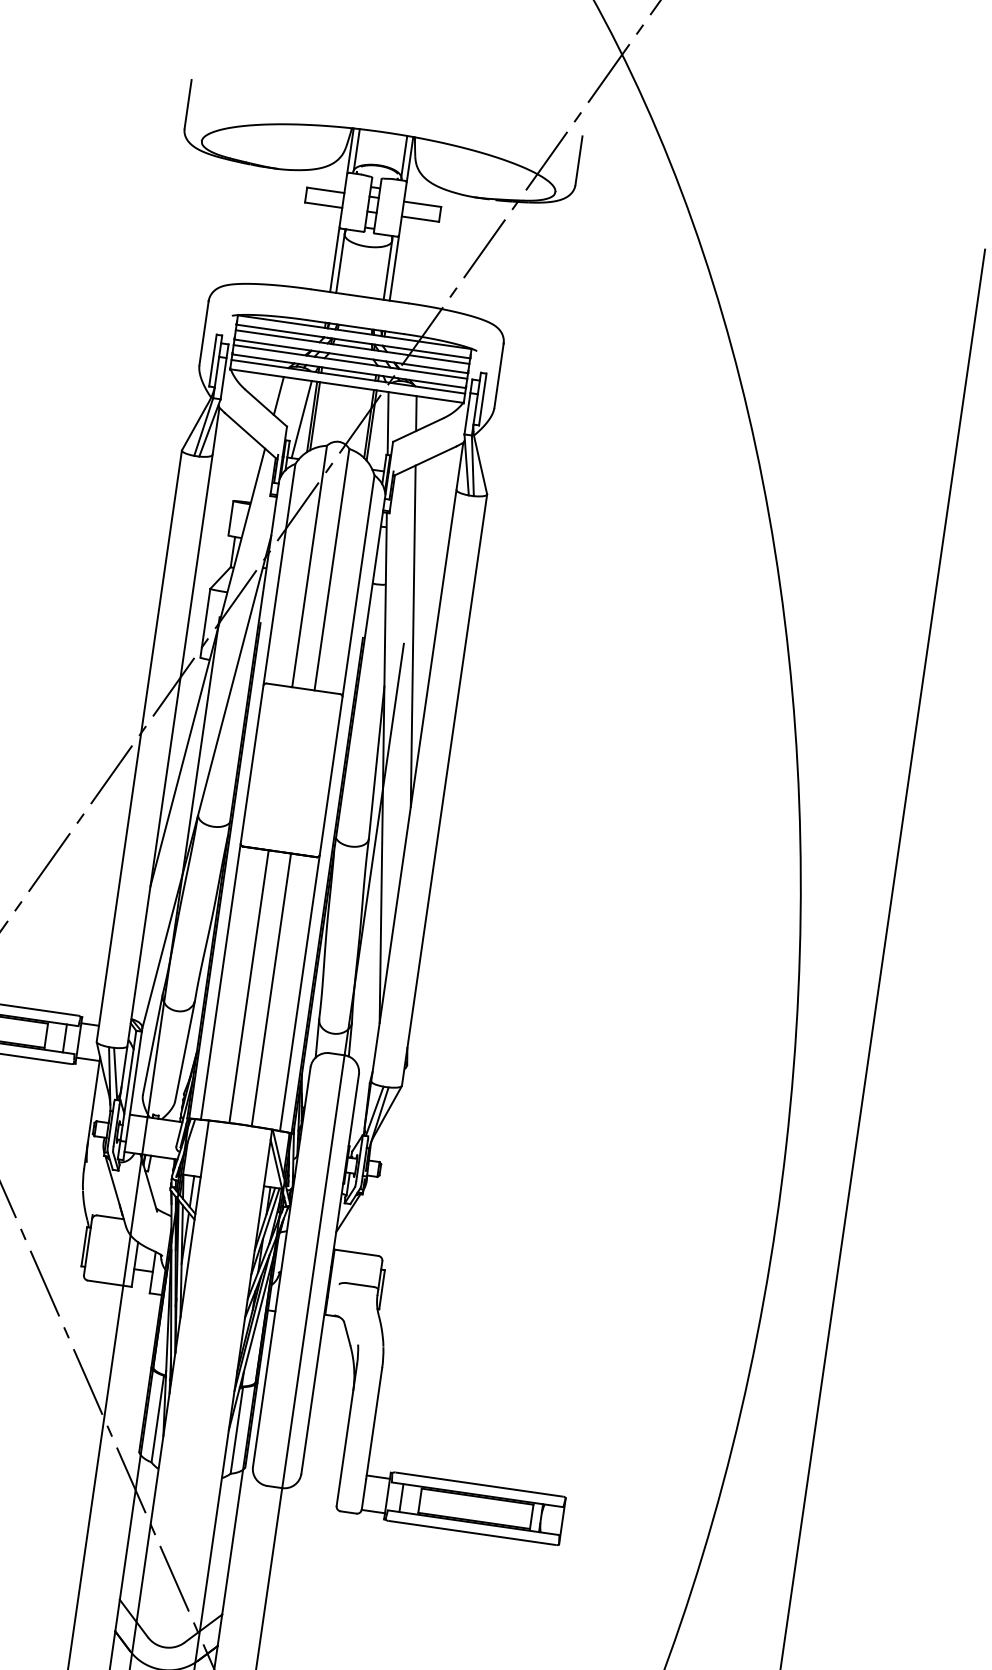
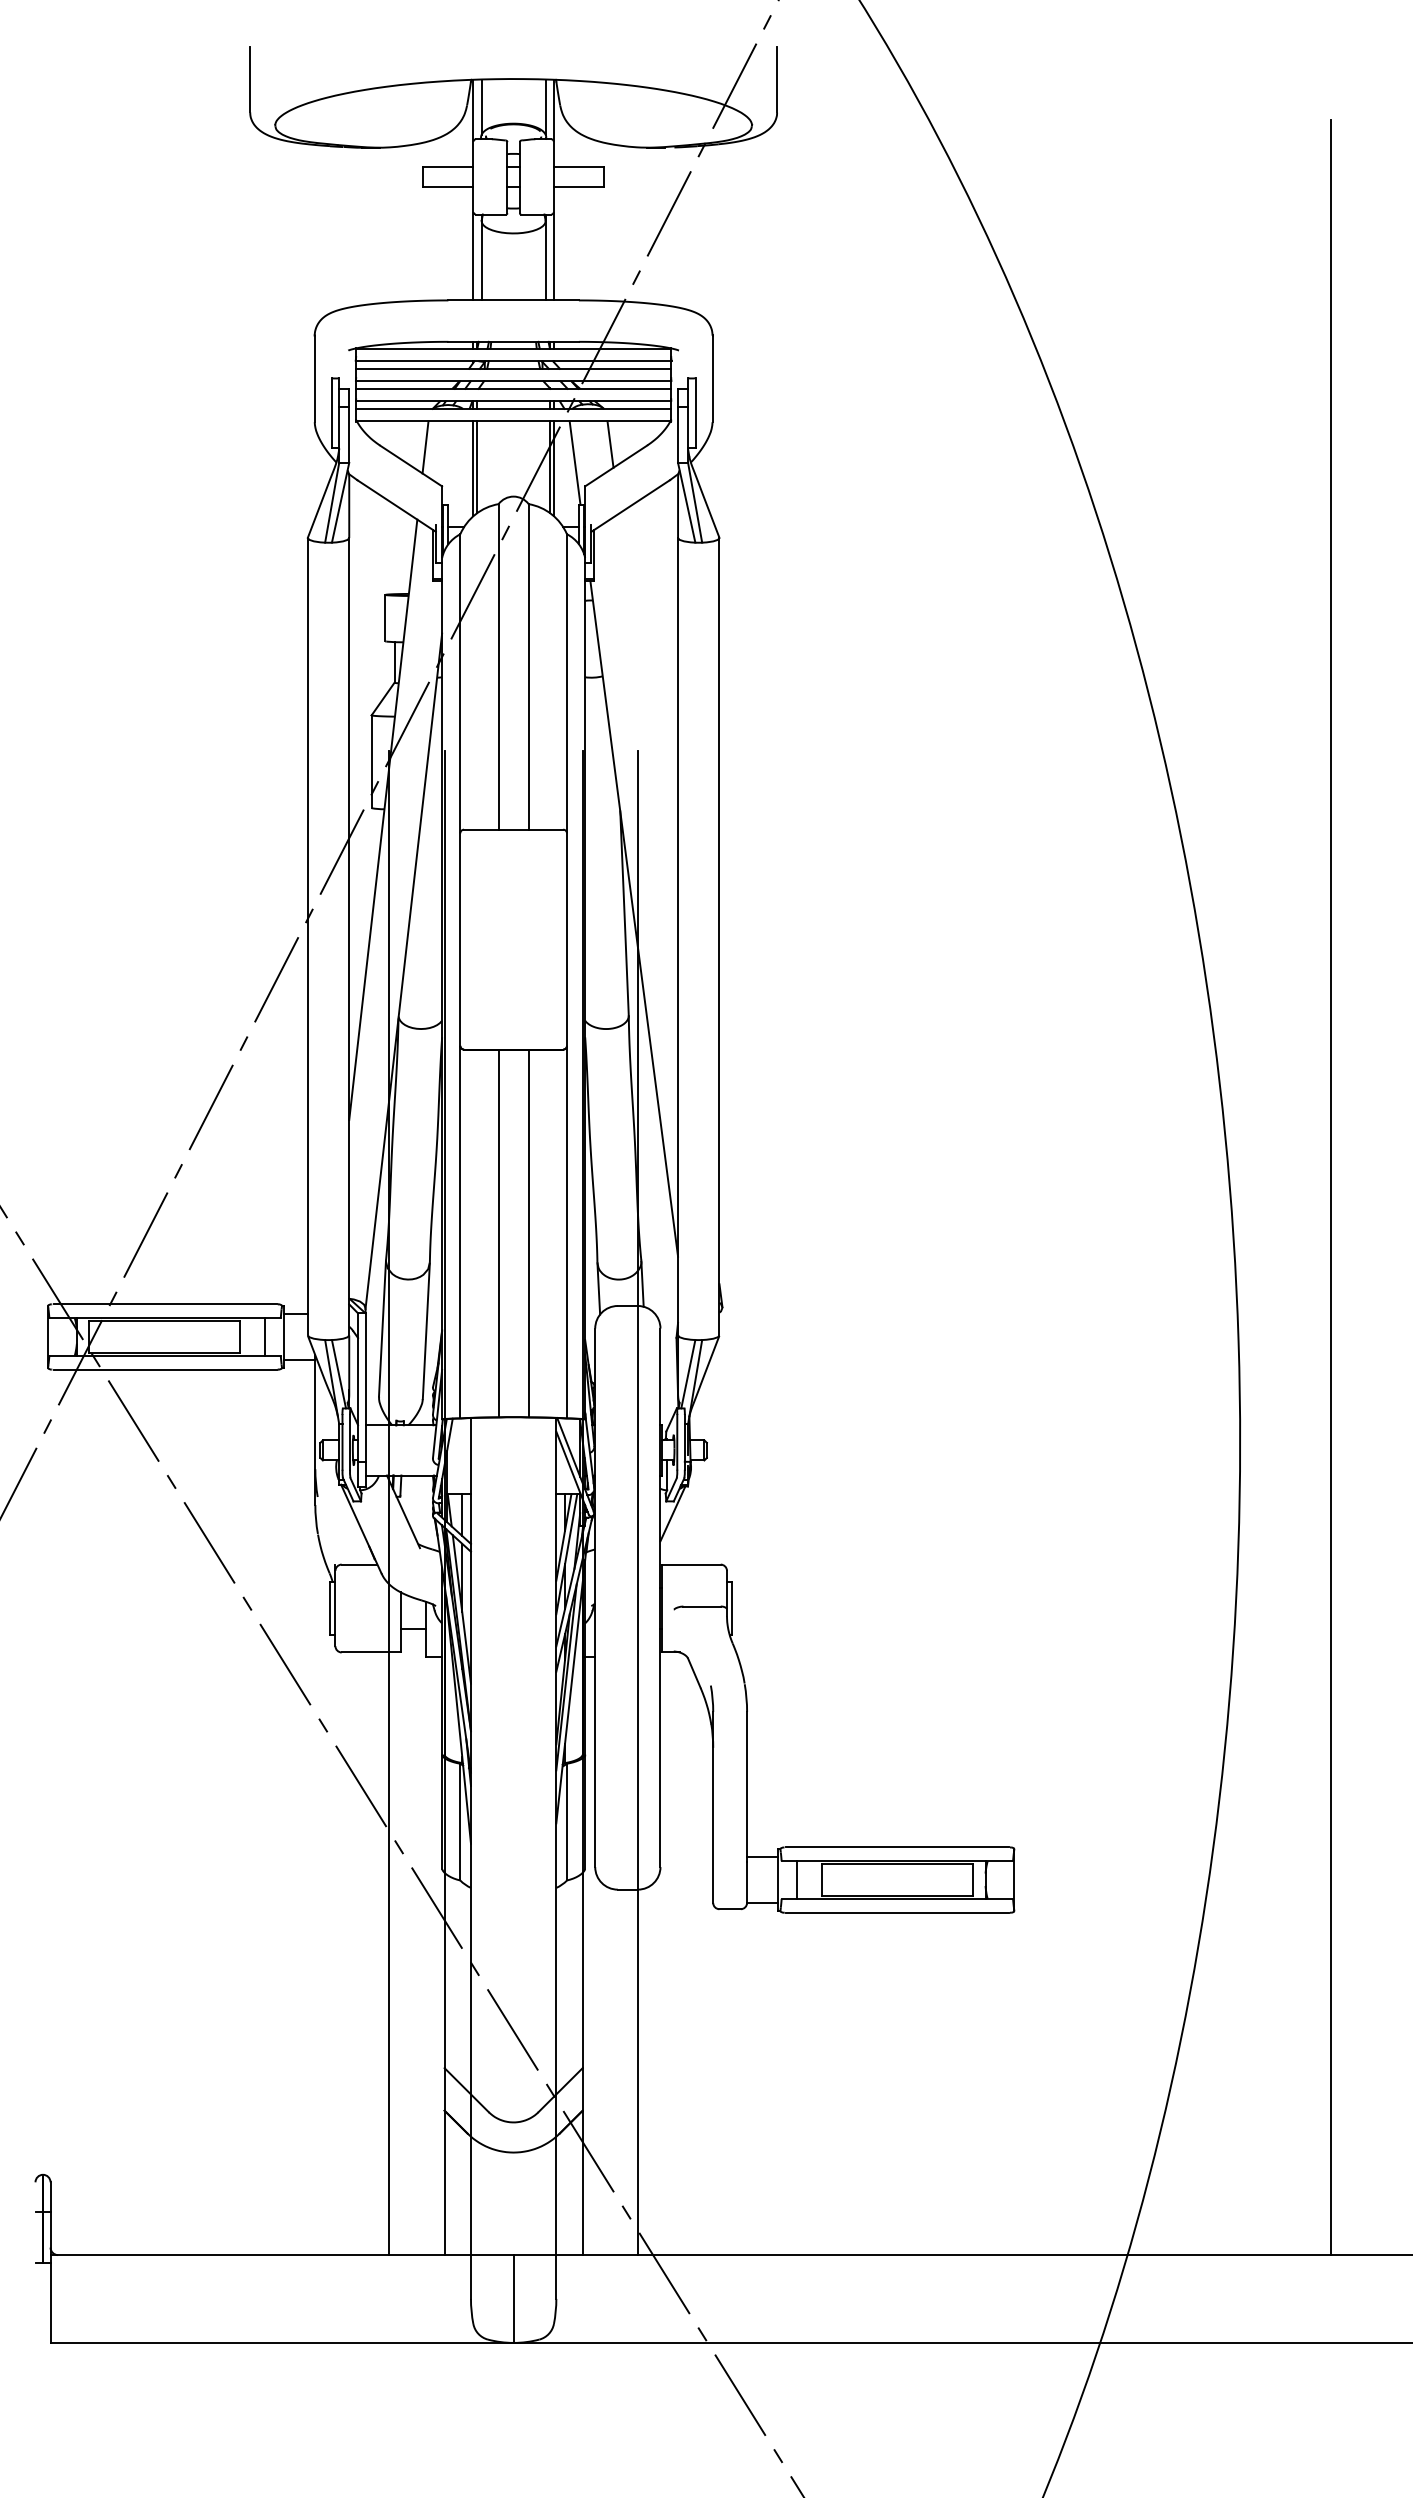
line: (301, 419) -> (460, 474), removed
line: (413, 636) -> (648, 739), removed

